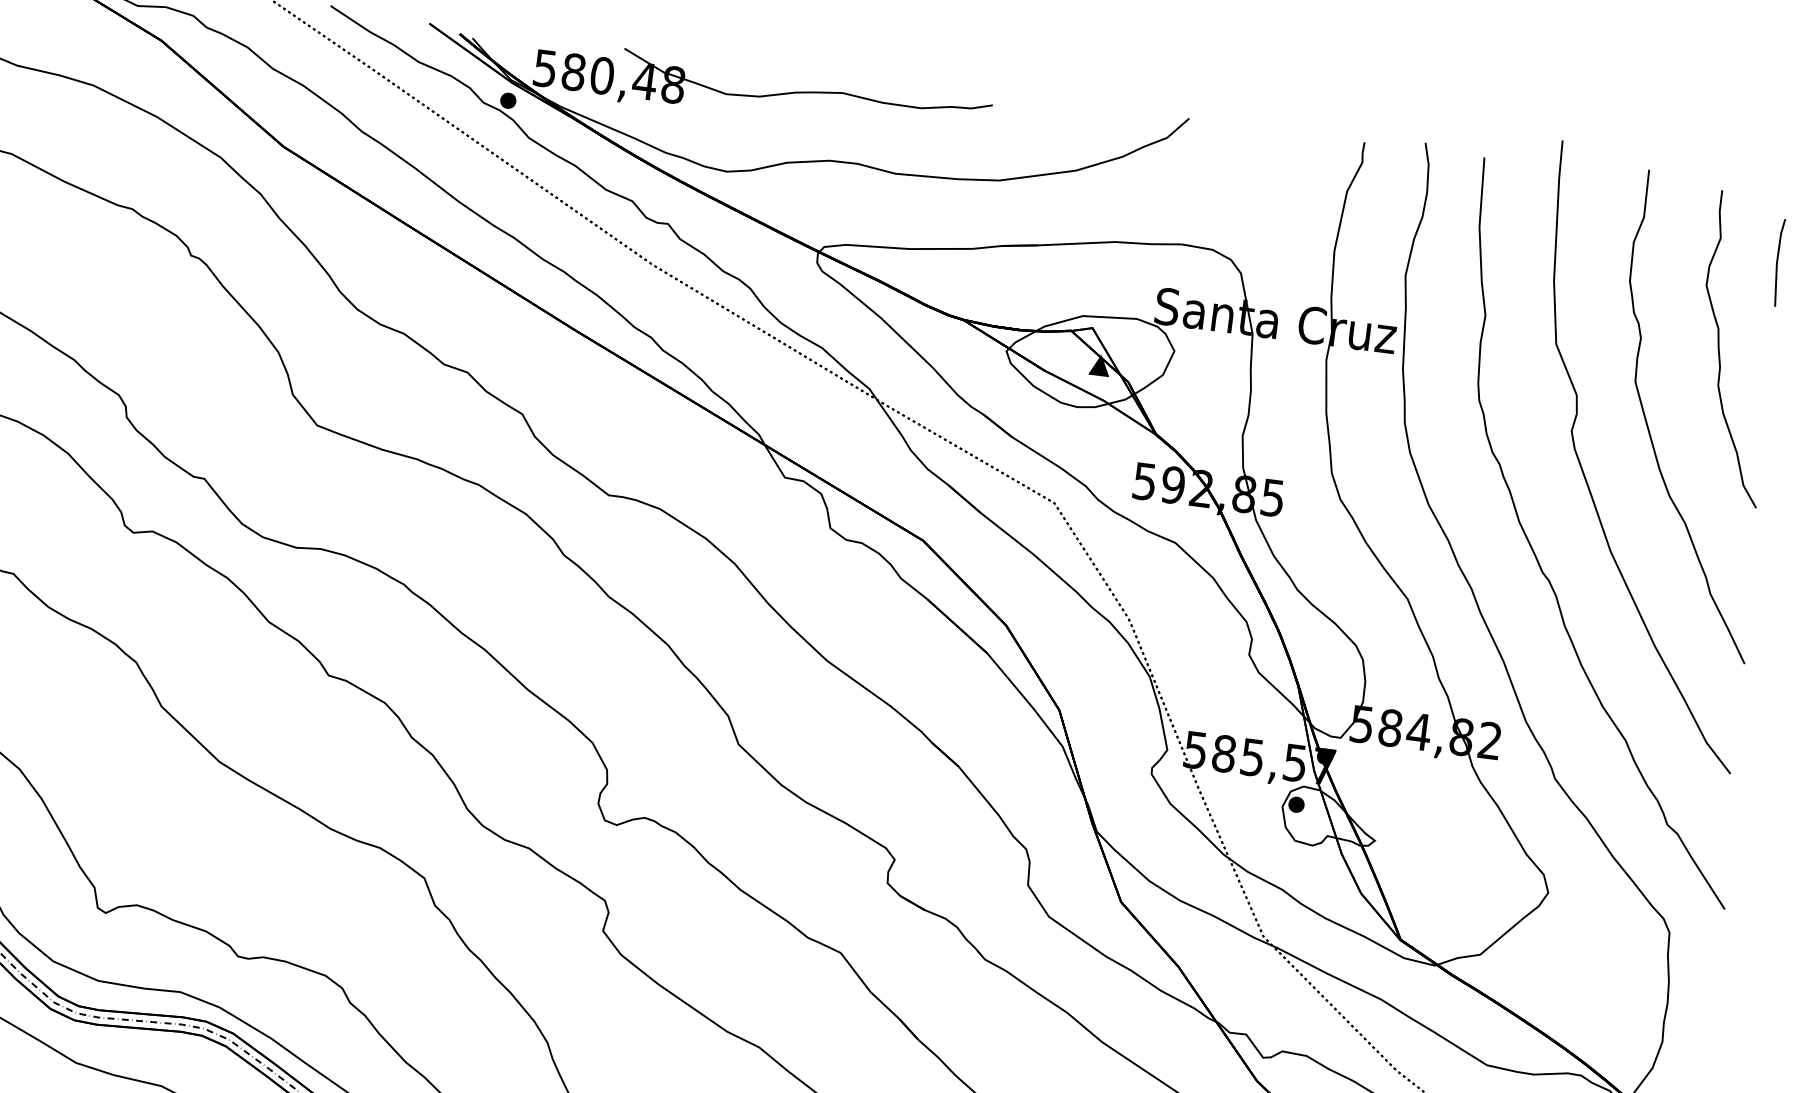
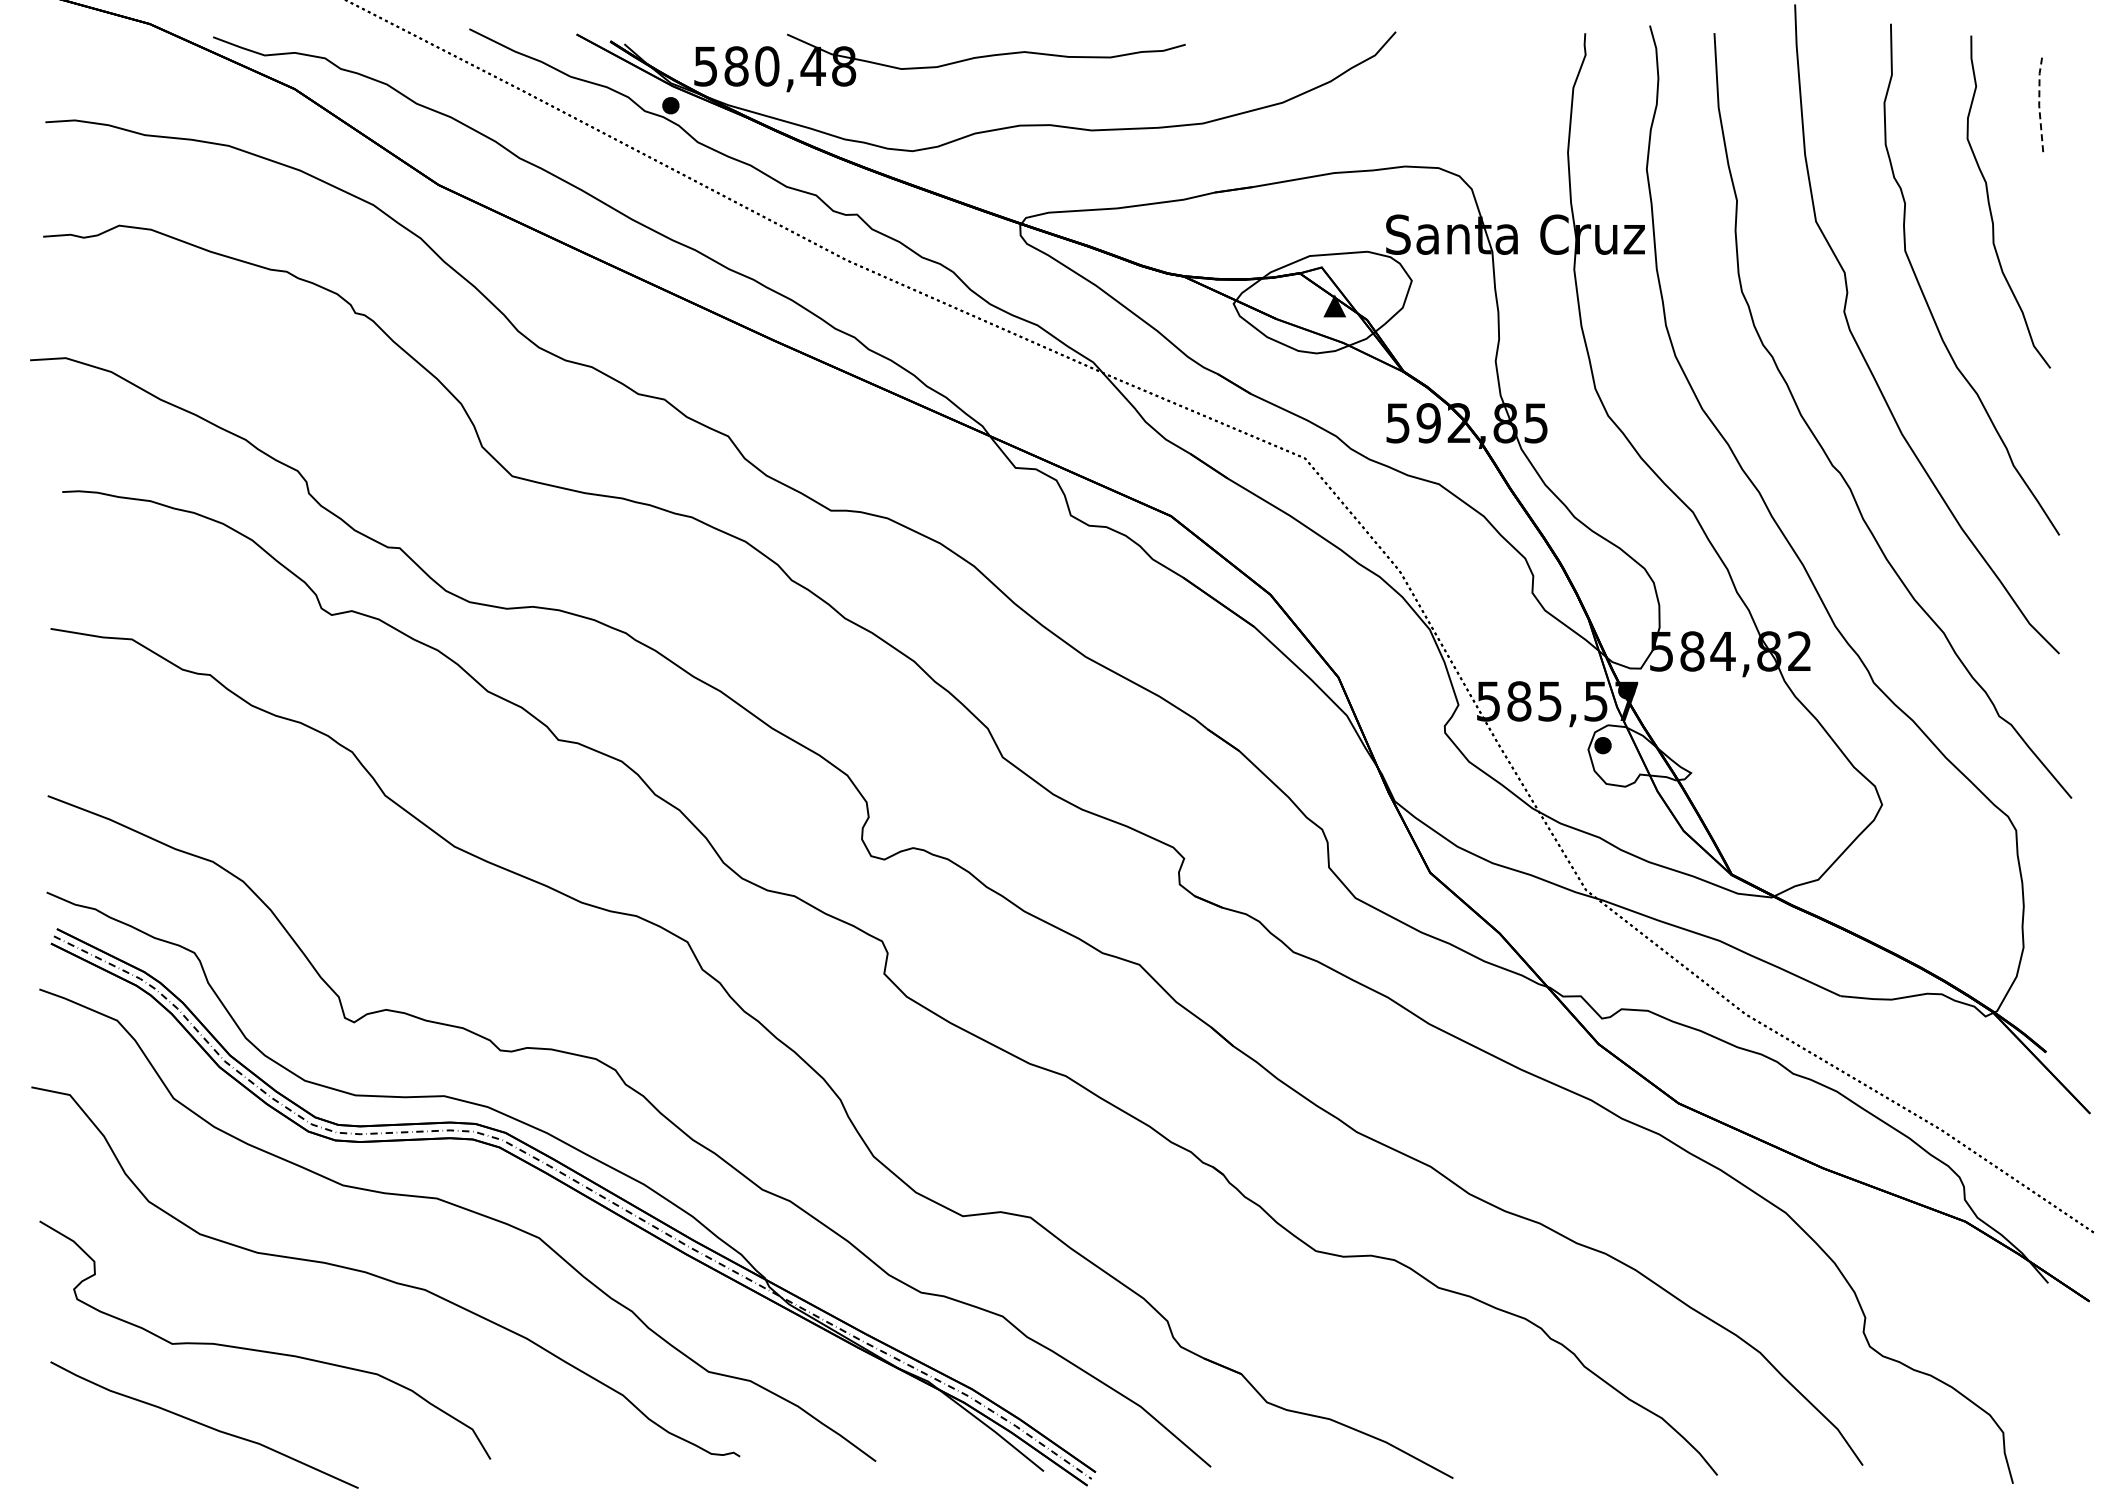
line: (1777, 262) -> (2039, 104), solid -> dashed

